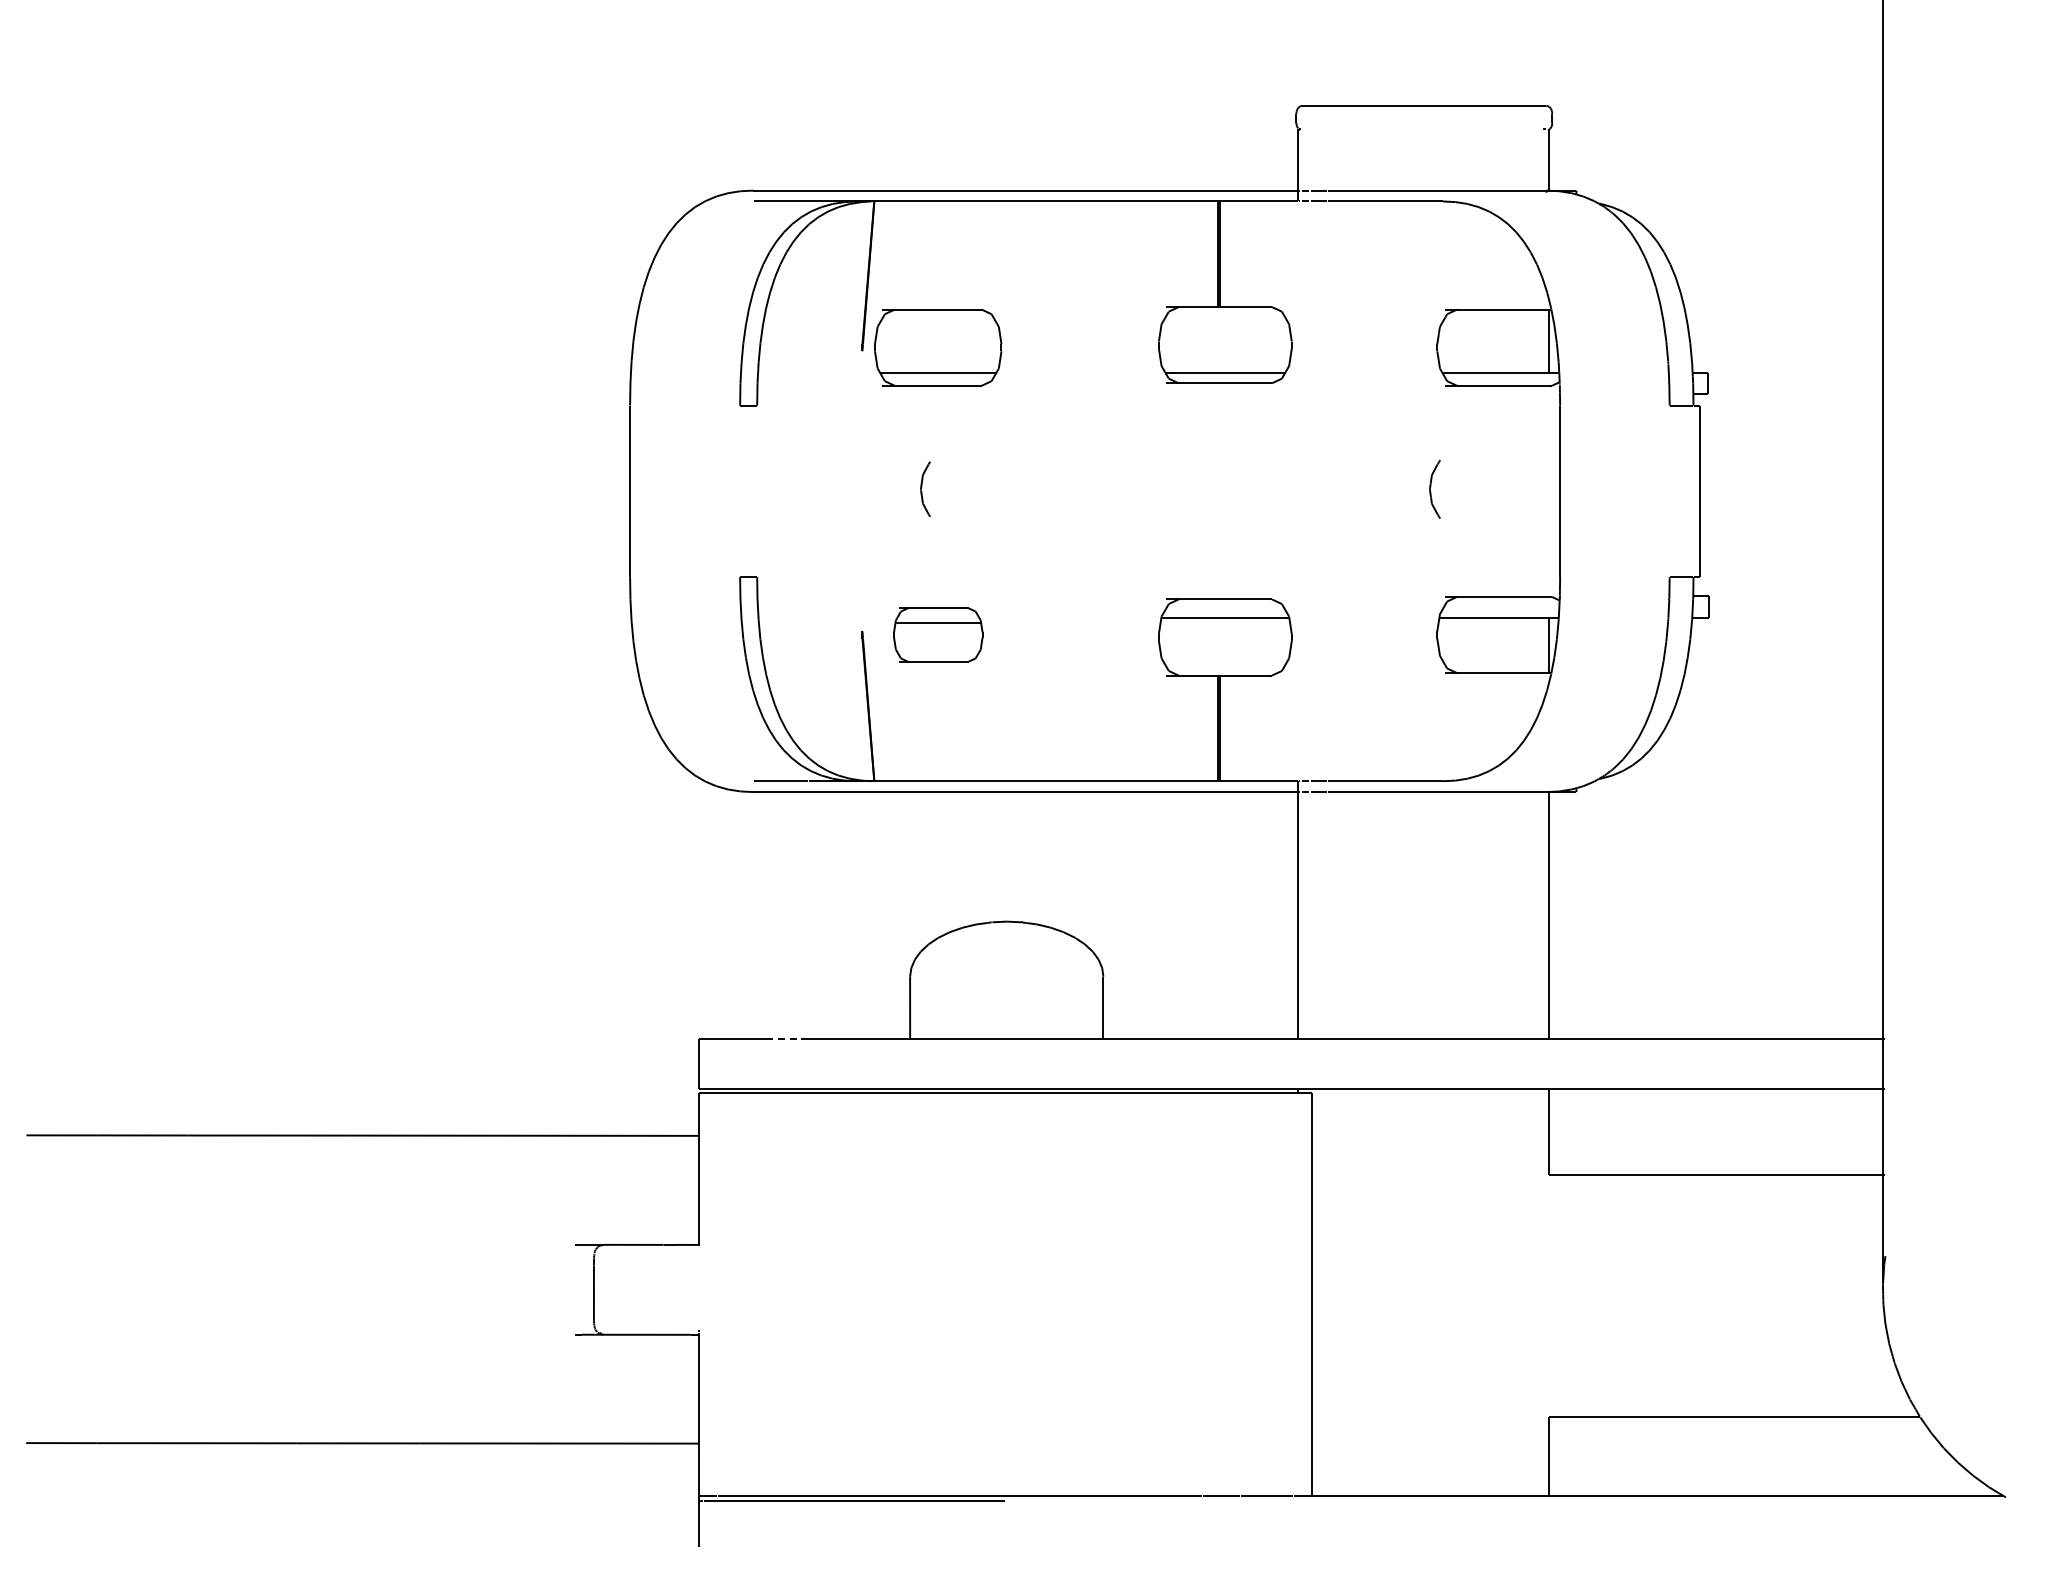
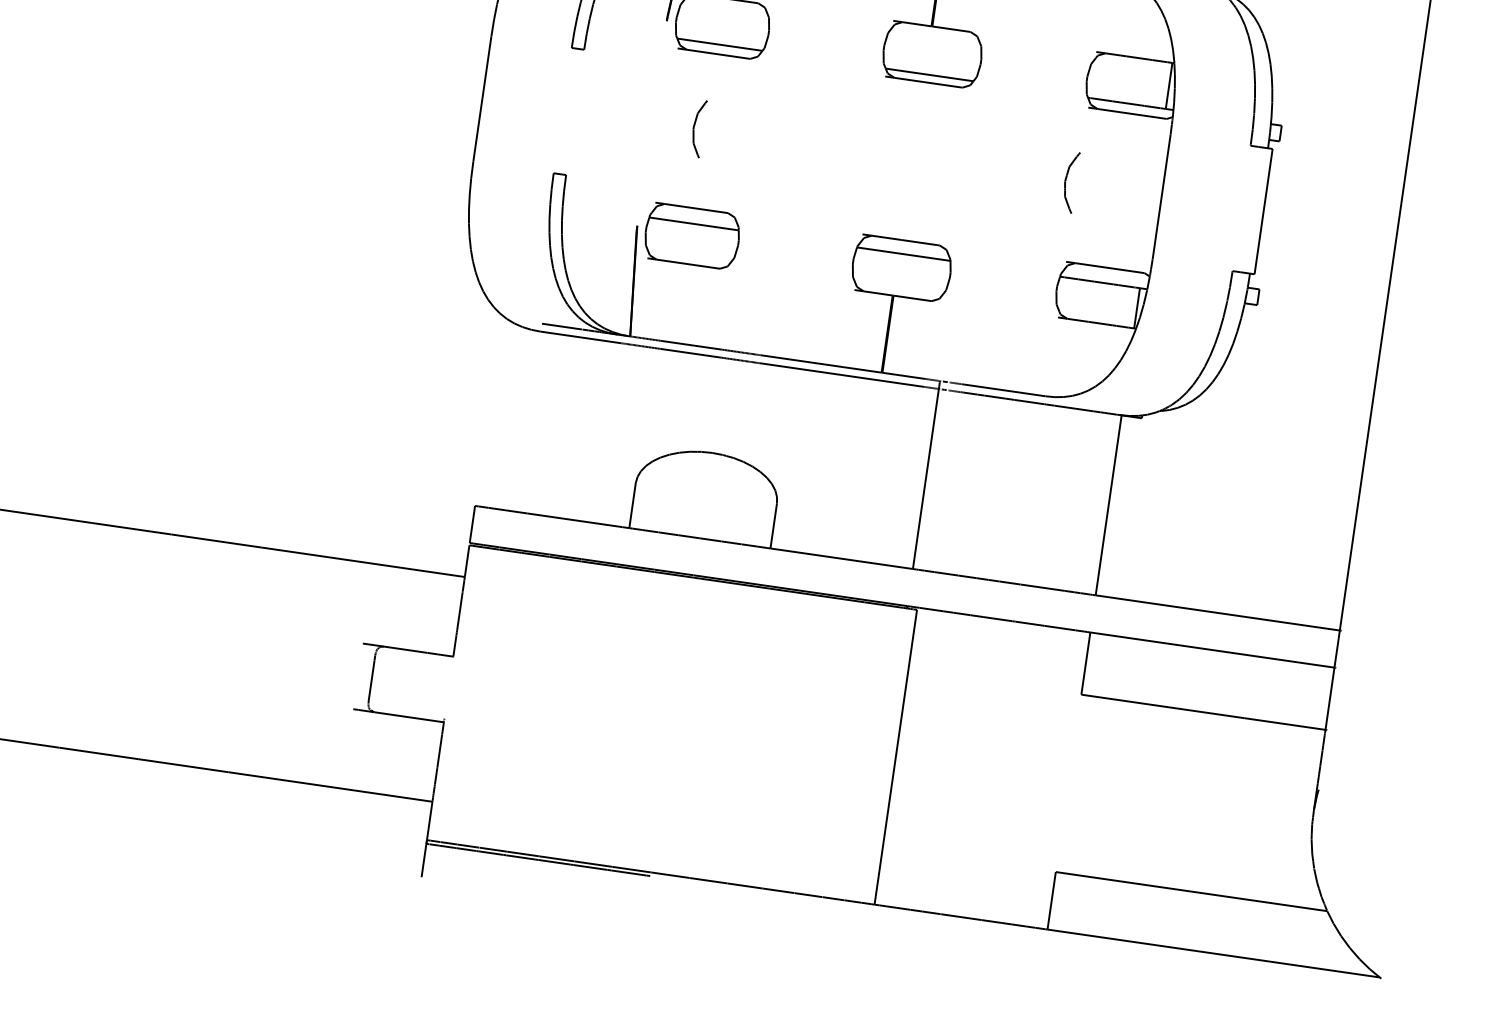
part: (925, 488) -> (698, 128), size x1.43
part: (1434, 489) -> (1070, 182), size x1.43
part: (938, 634) -> (692, 236), size x1.43
line: (789, 1038) -> (541, 515), dashed -> solid

